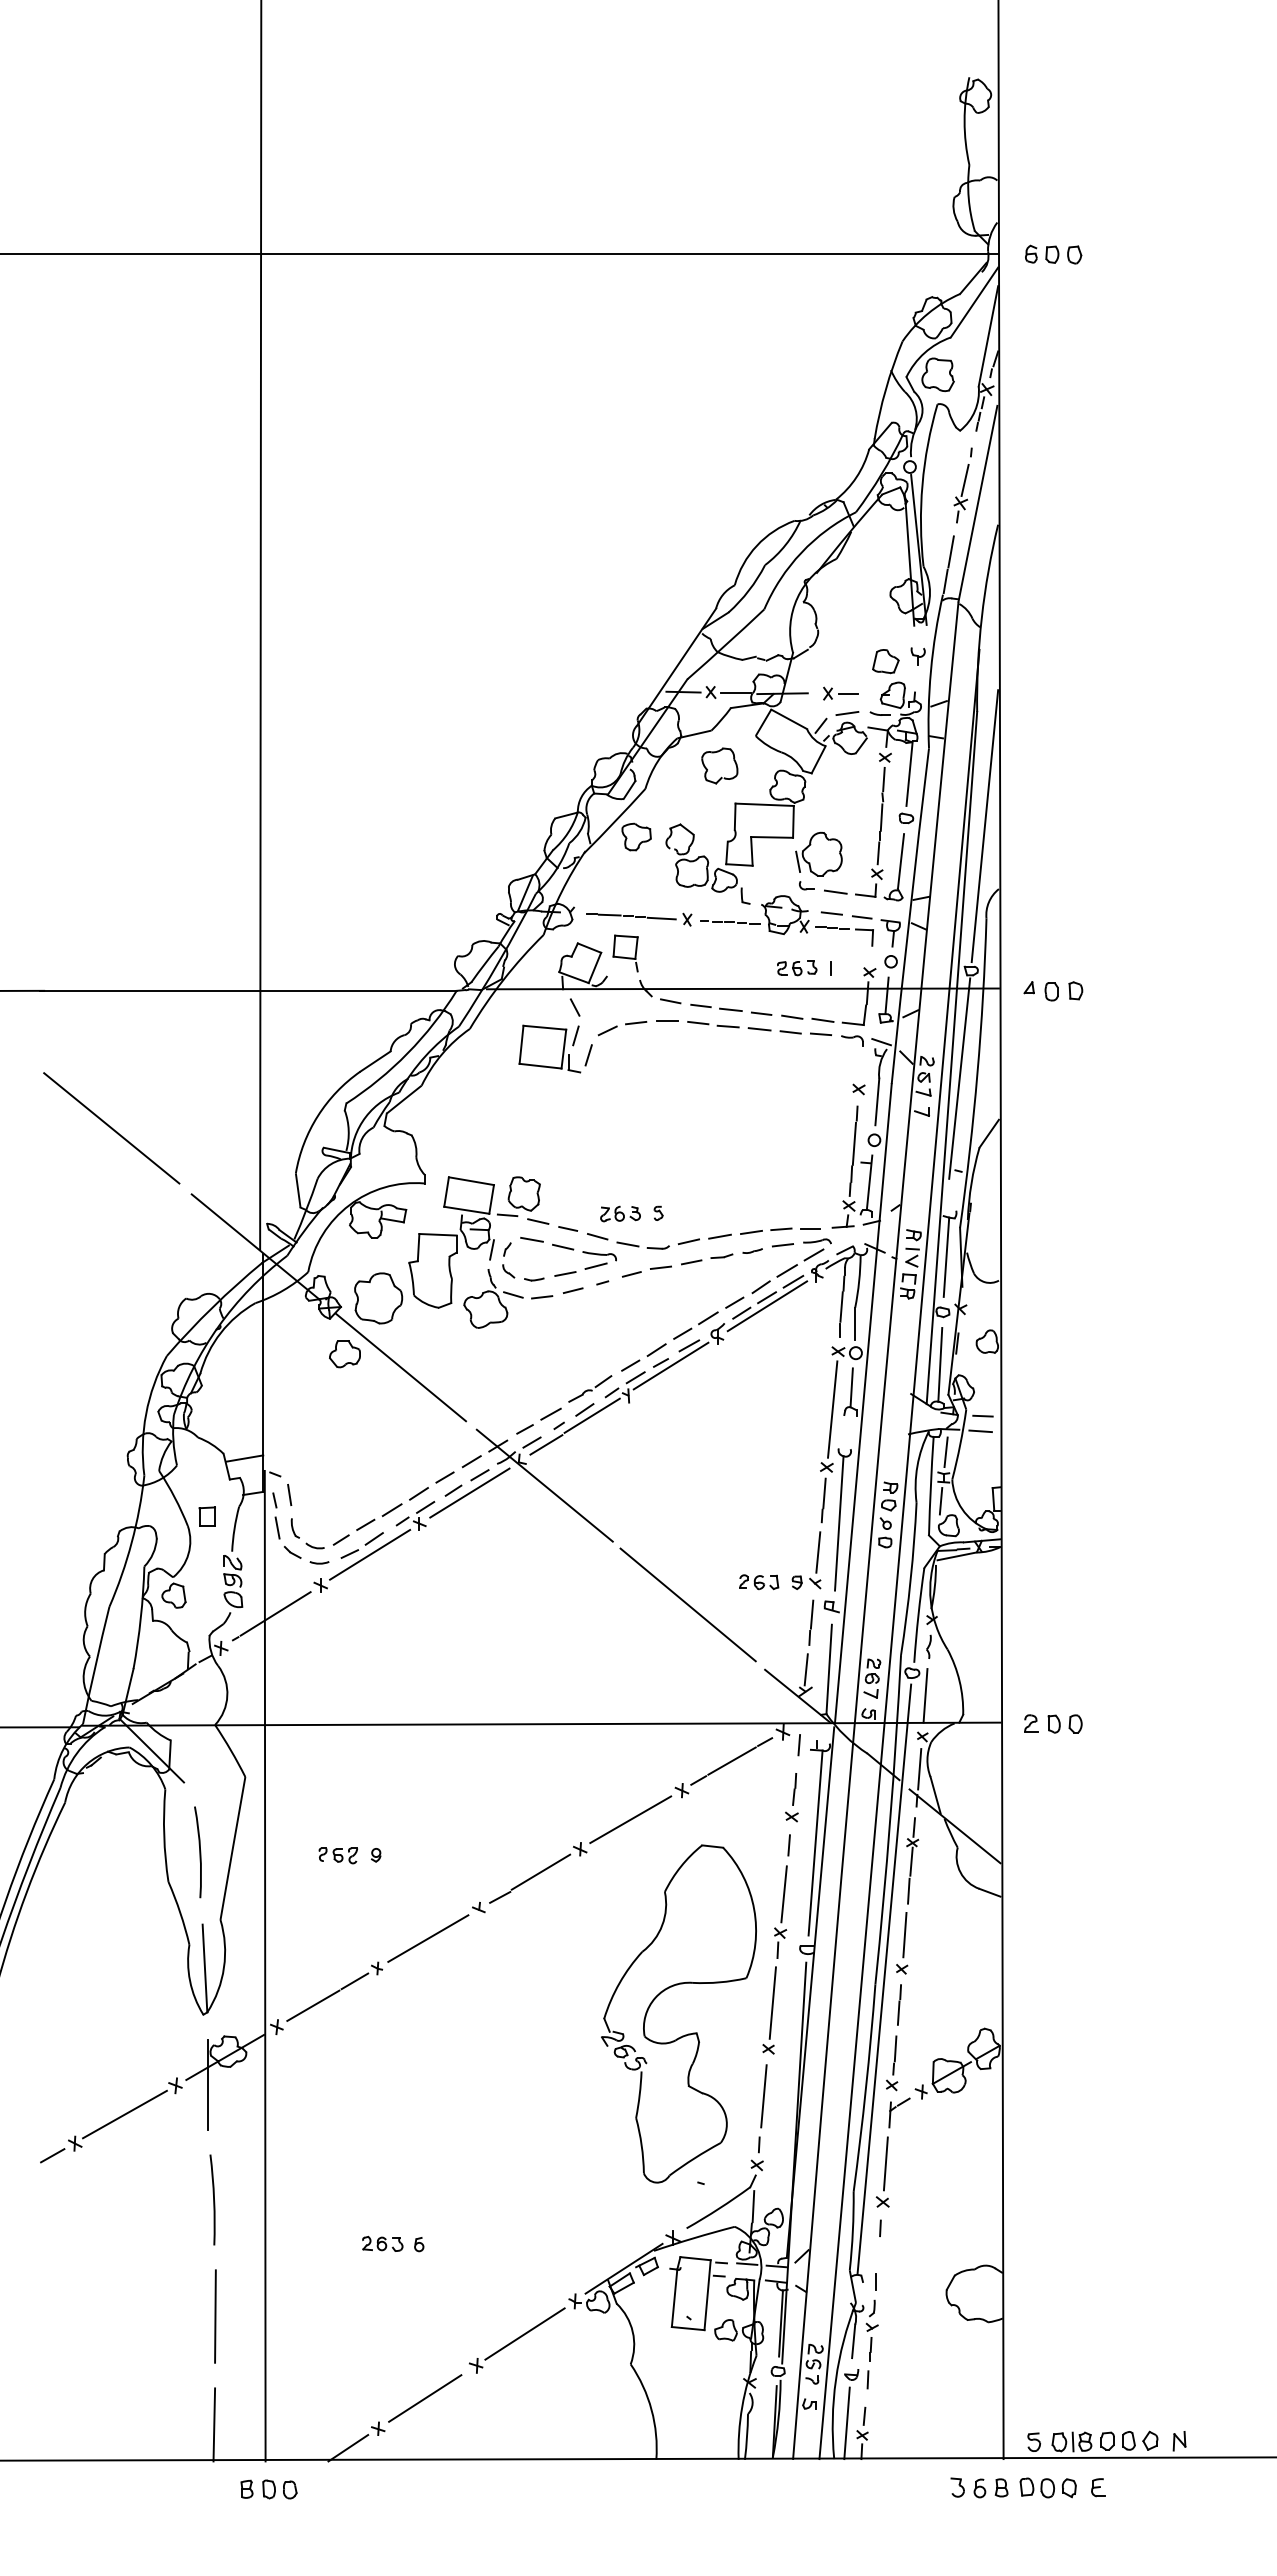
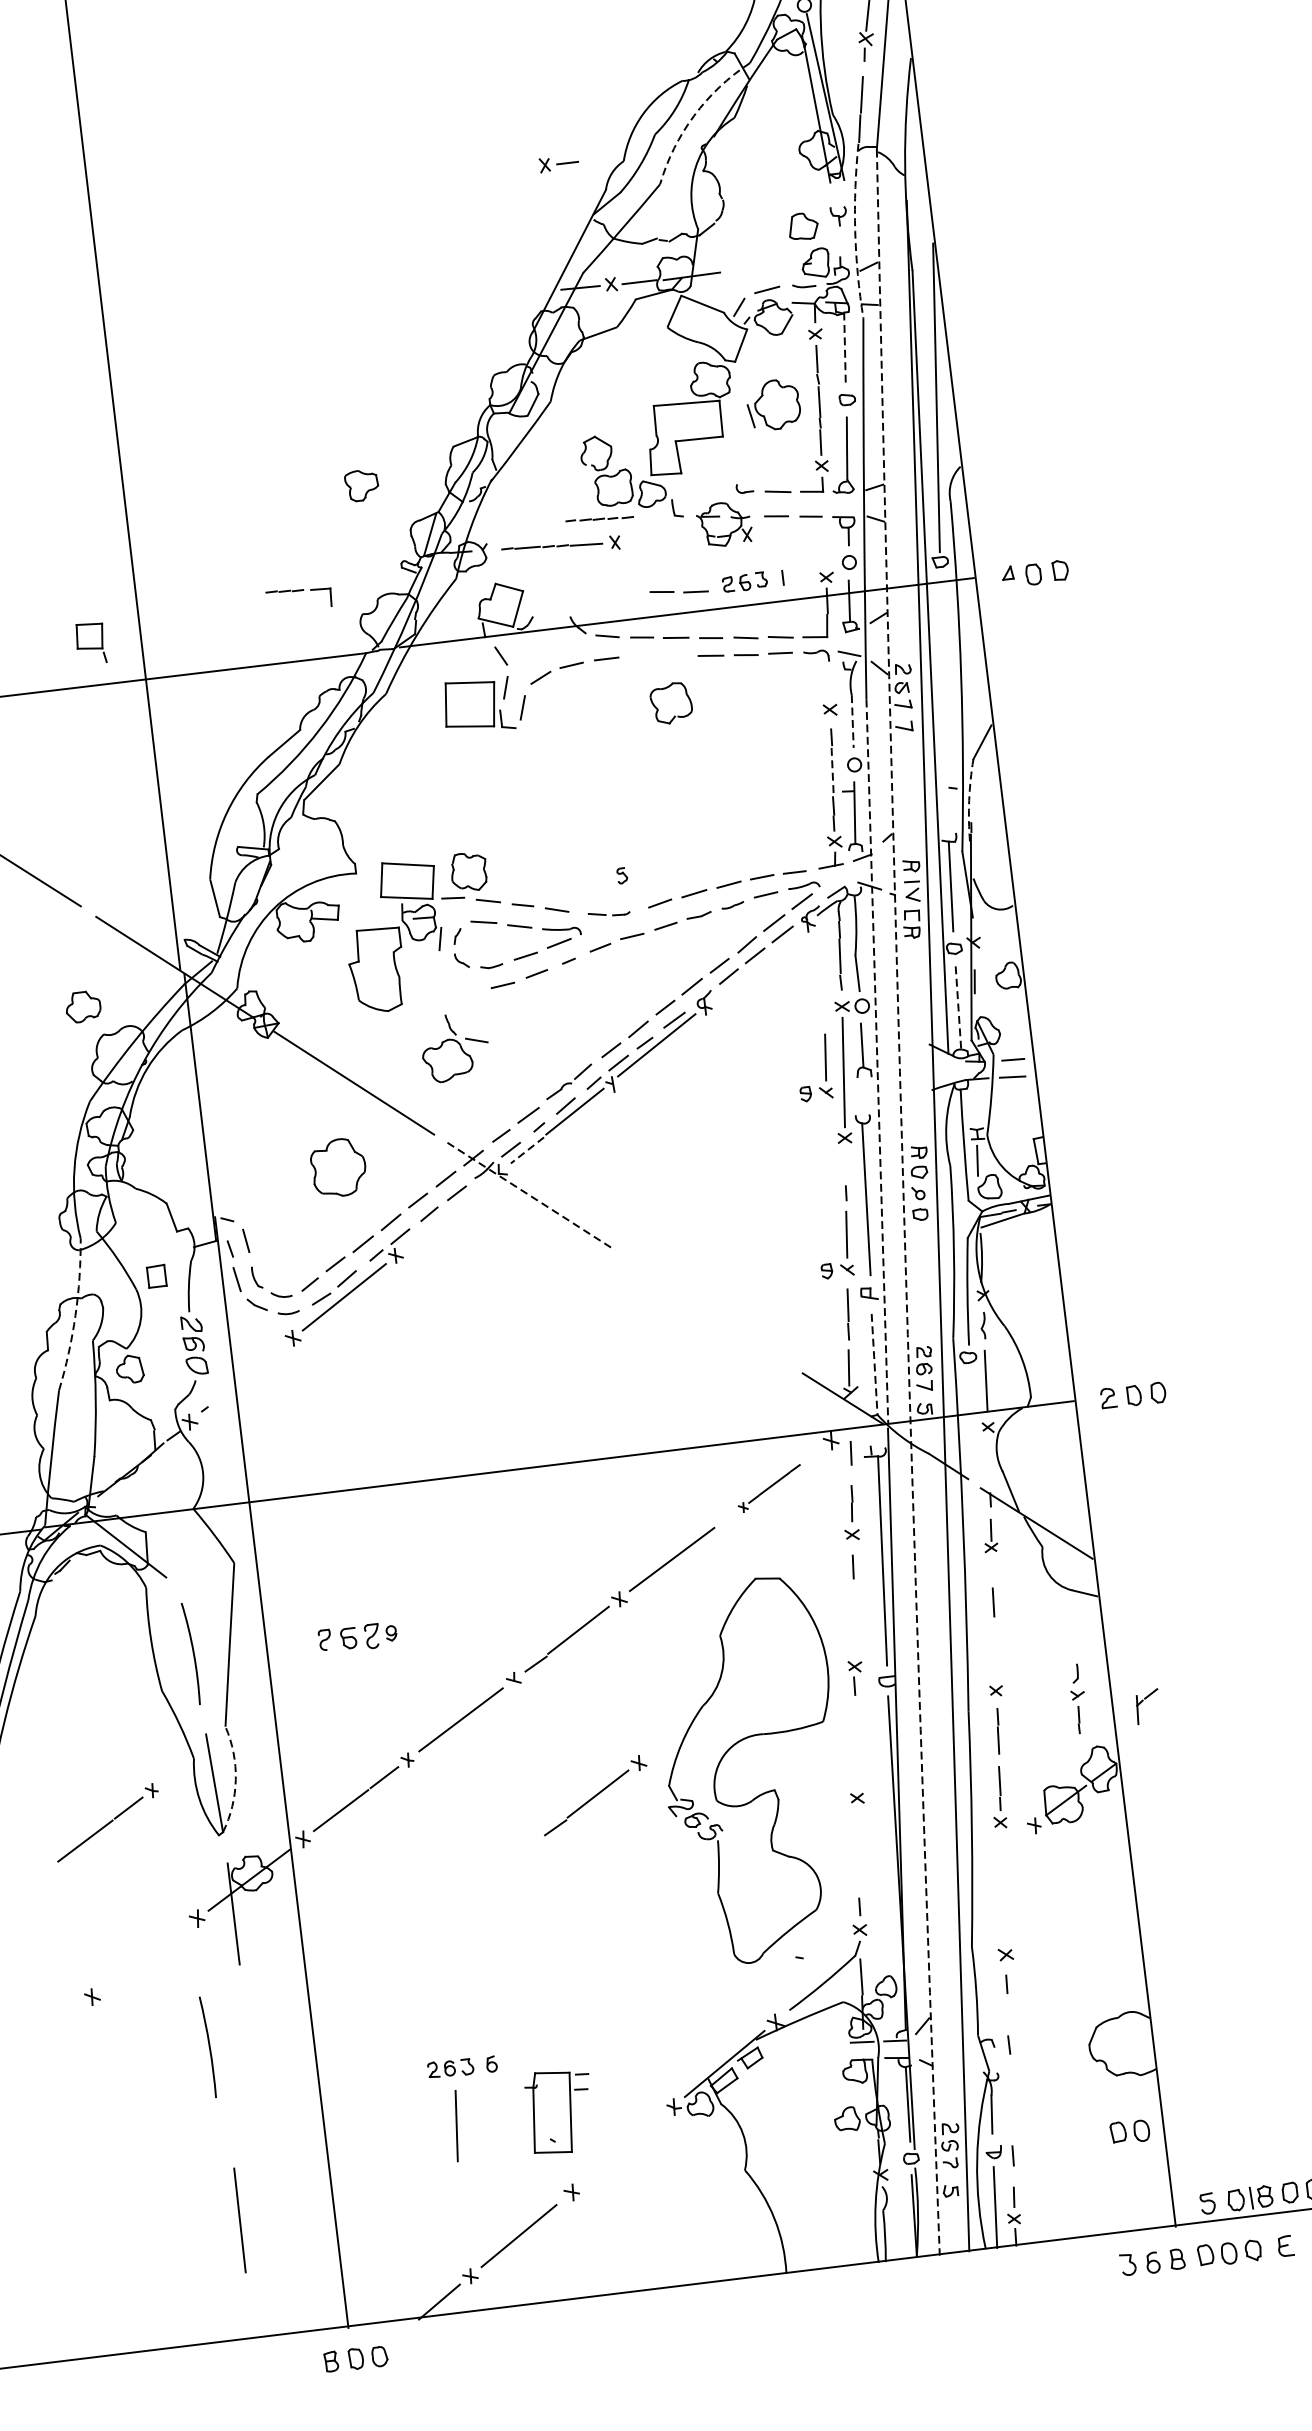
arc: (801, 552) -> (694, 115), solid -> dashed
arc: (930, 671) -> (854, 231), solid -> dashed
part: (840, 693) -> (558, 163), moved
part: (719, 765) -> (670, 702), moved
line: (909, 774) -> (844, 350), solid -> dashed
part: (636, 836) -> (361, 484), moved
part: (818, 853) -> (772, 404), moved
part: (730, 922) -> (600, 519), moved
part: (844, 929) -> (298, 591), moved
part: (625, 953) -> (90, 643), moved
part: (713, 1024) -> (679, 591), moved
line: (959, 1078) -> (941, 684), removed
line: (877, 1102) -> (852, 722), solid -> dashed
line: (854, 1144) -> (832, 772), solid -> dashed
arc: (971, 1183) -> (969, 800), solid -> dashed
part: (620, 1213) -> (579, 881), removed
part: (642, 1245) -> (608, 913), size x0.7
part: (378, 1298) -> (338, 1167), moved
part: (493, 1298) -> (454, 1047), moved
line: (767, 1306) -> (756, 965), removed
part: (344, 1354) -> (82, 1007), moved
line: (940, 1364) -> (958, 1007), solid -> dashed
part: (816, 1402) -> (824, 1066), added
line: (863, 1403) -> (877, 1061), solid -> dashed
line: (546, 1444) -> (527, 1149), solid -> dashed
line: (945, 1452) -> (976, 1105), removed
line: (244, 1458) -> (190, 1206), removed
line: (545, 1486) -> (532, 1197), solid -> dashed
line: (469, 1492) -> (447, 1214), removed
line: (824, 1493) -> (845, 1167), removed
arc: (871, 1530) -> (903, 1202), solid -> dashed
arc: (131, 1542) -> (75, 1315), solid -> dashed
part: (759, 1582) -> (784, 1276), removed
line: (687, 1604) -> (707, 1310), removed
line: (275, 1613) -> (246, 1375), removed
line: (829, 1669) -> (874, 1364), solid -> dashed
part: (723, 1767) -> (769, 1488), size x0.6
line: (919, 1769) -> (989, 1464), removed
part: (337, 1855) -> (348, 1638), size x1.4
line: (911, 1861) -> (992, 1568), removed
line: (783, 1894) -> (853, 1622), removed
line: (904, 1934) -> (994, 1651), removed
arc: (224, 1967) -> (236, 1779), solid -> dashed
line: (884, 1979) -> (978, 1704), removed
part: (106, 1991) -> (107, 1822), added
line: (772, 2002) -> (855, 1745), removed
part: (538, 2018) -> (595, 1794), added
line: (763, 2096) -> (456, 2126), moved
part: (899, 2112) -> (1147, 1706), moved
line: (124, 2114) -> (143, 1957), removed
line: (52, 2155) -> (68, 2013), removed
line: (885, 2163) -> (1003, 1910), removed
arc: (213, 2199) -> (209, 2046), moved
part: (698, 2293) -> (560, 2111), moved
line: (215, 2316) -> (239, 2220), moved
part: (871, 2330) -> (1077, 1698), moved
line: (524, 2333) -> (621, 2149), removed
part: (972, 2370) -> (1129, 2131), added
line: (214, 2424) -> (286, 2293), removed

